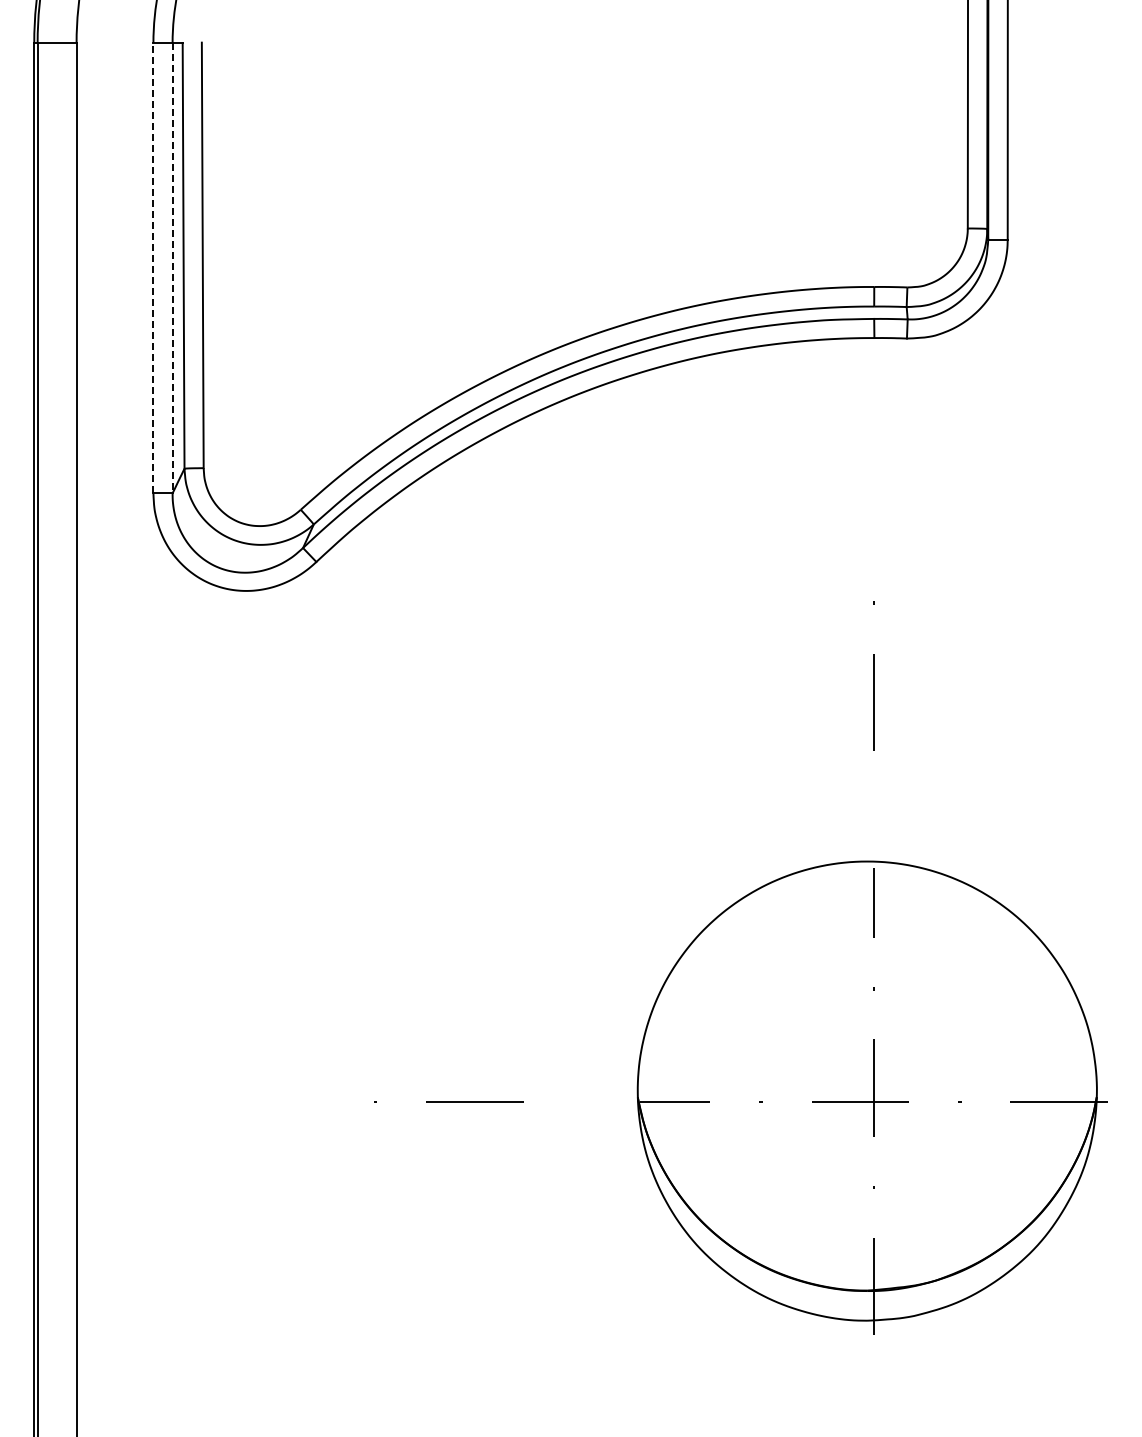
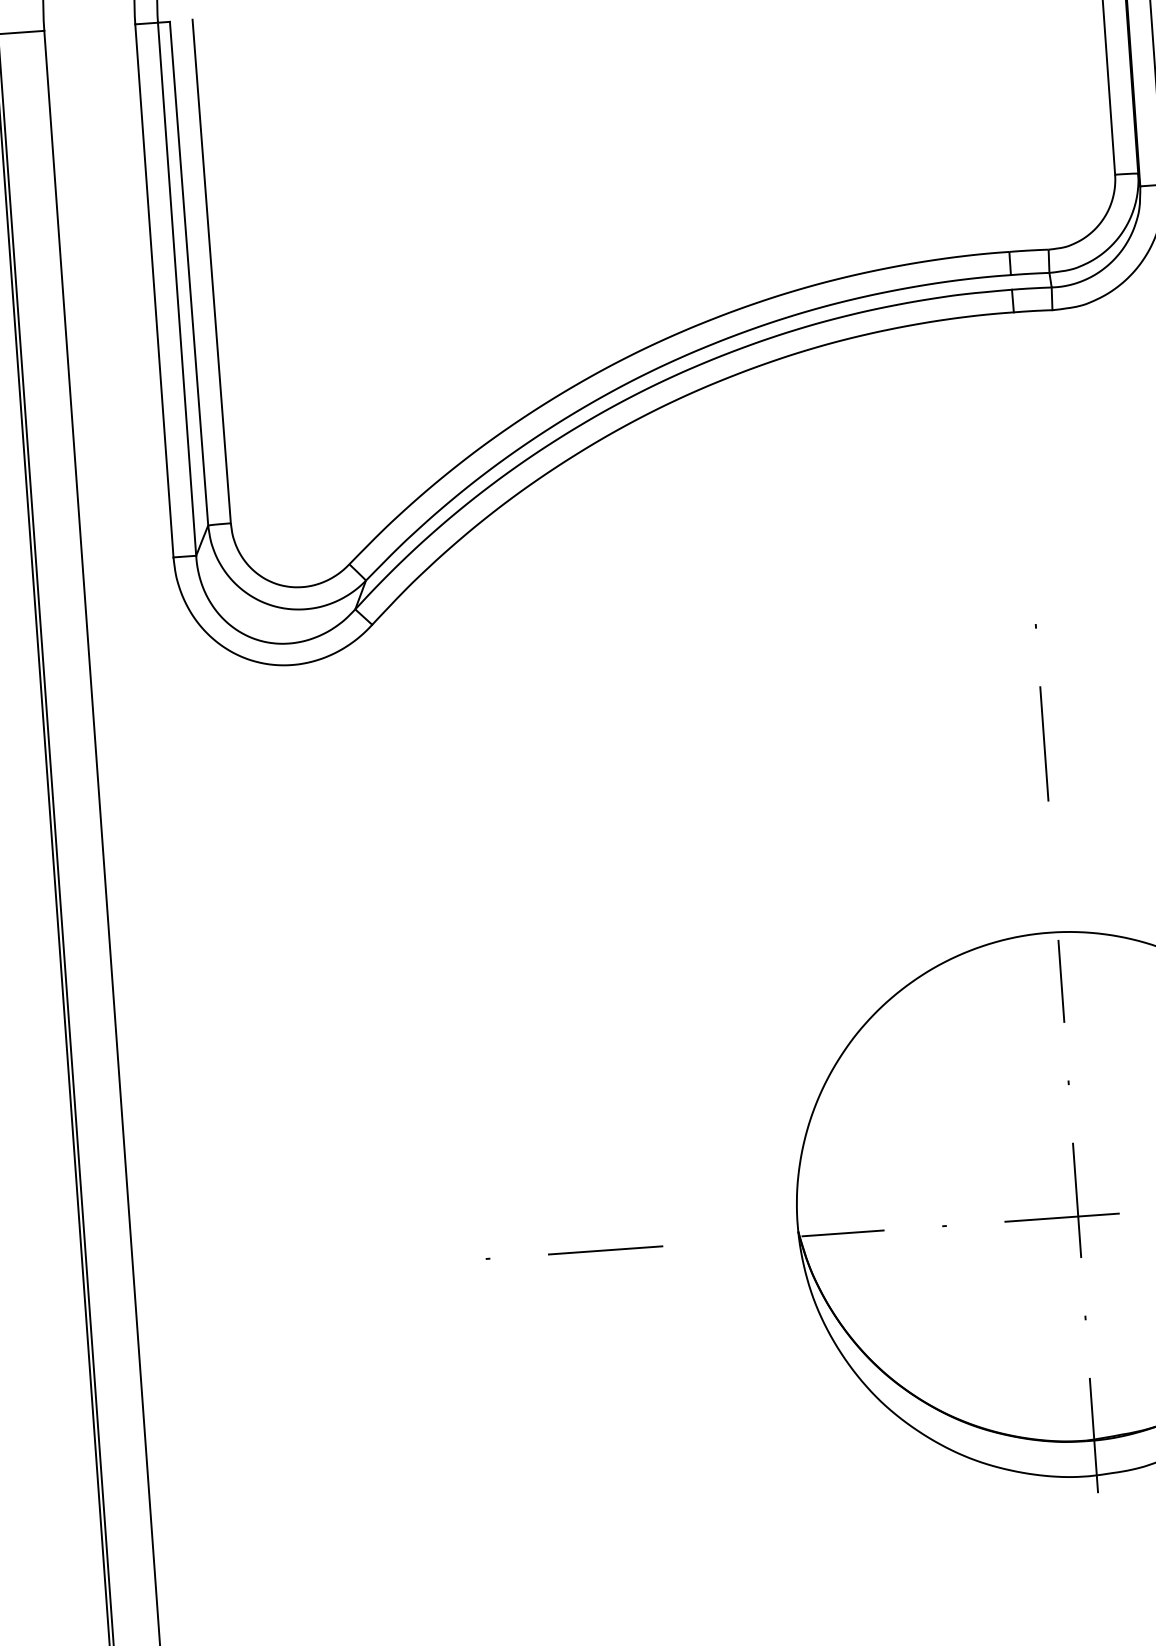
line: (153, 267) -> (154, 290), dashed -> solid
line: (172, 268) -> (176, 289), dashed -> solid

